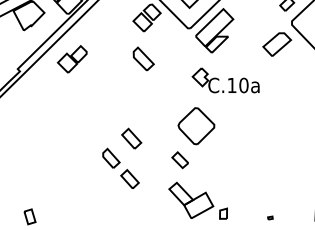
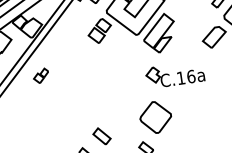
part: (143, 58) -> (101, 66), removed
part: (71, 59) -> (40, 76), size x0.6
text: (243, 84) -> (190, 75), C.10a -> C.16a

